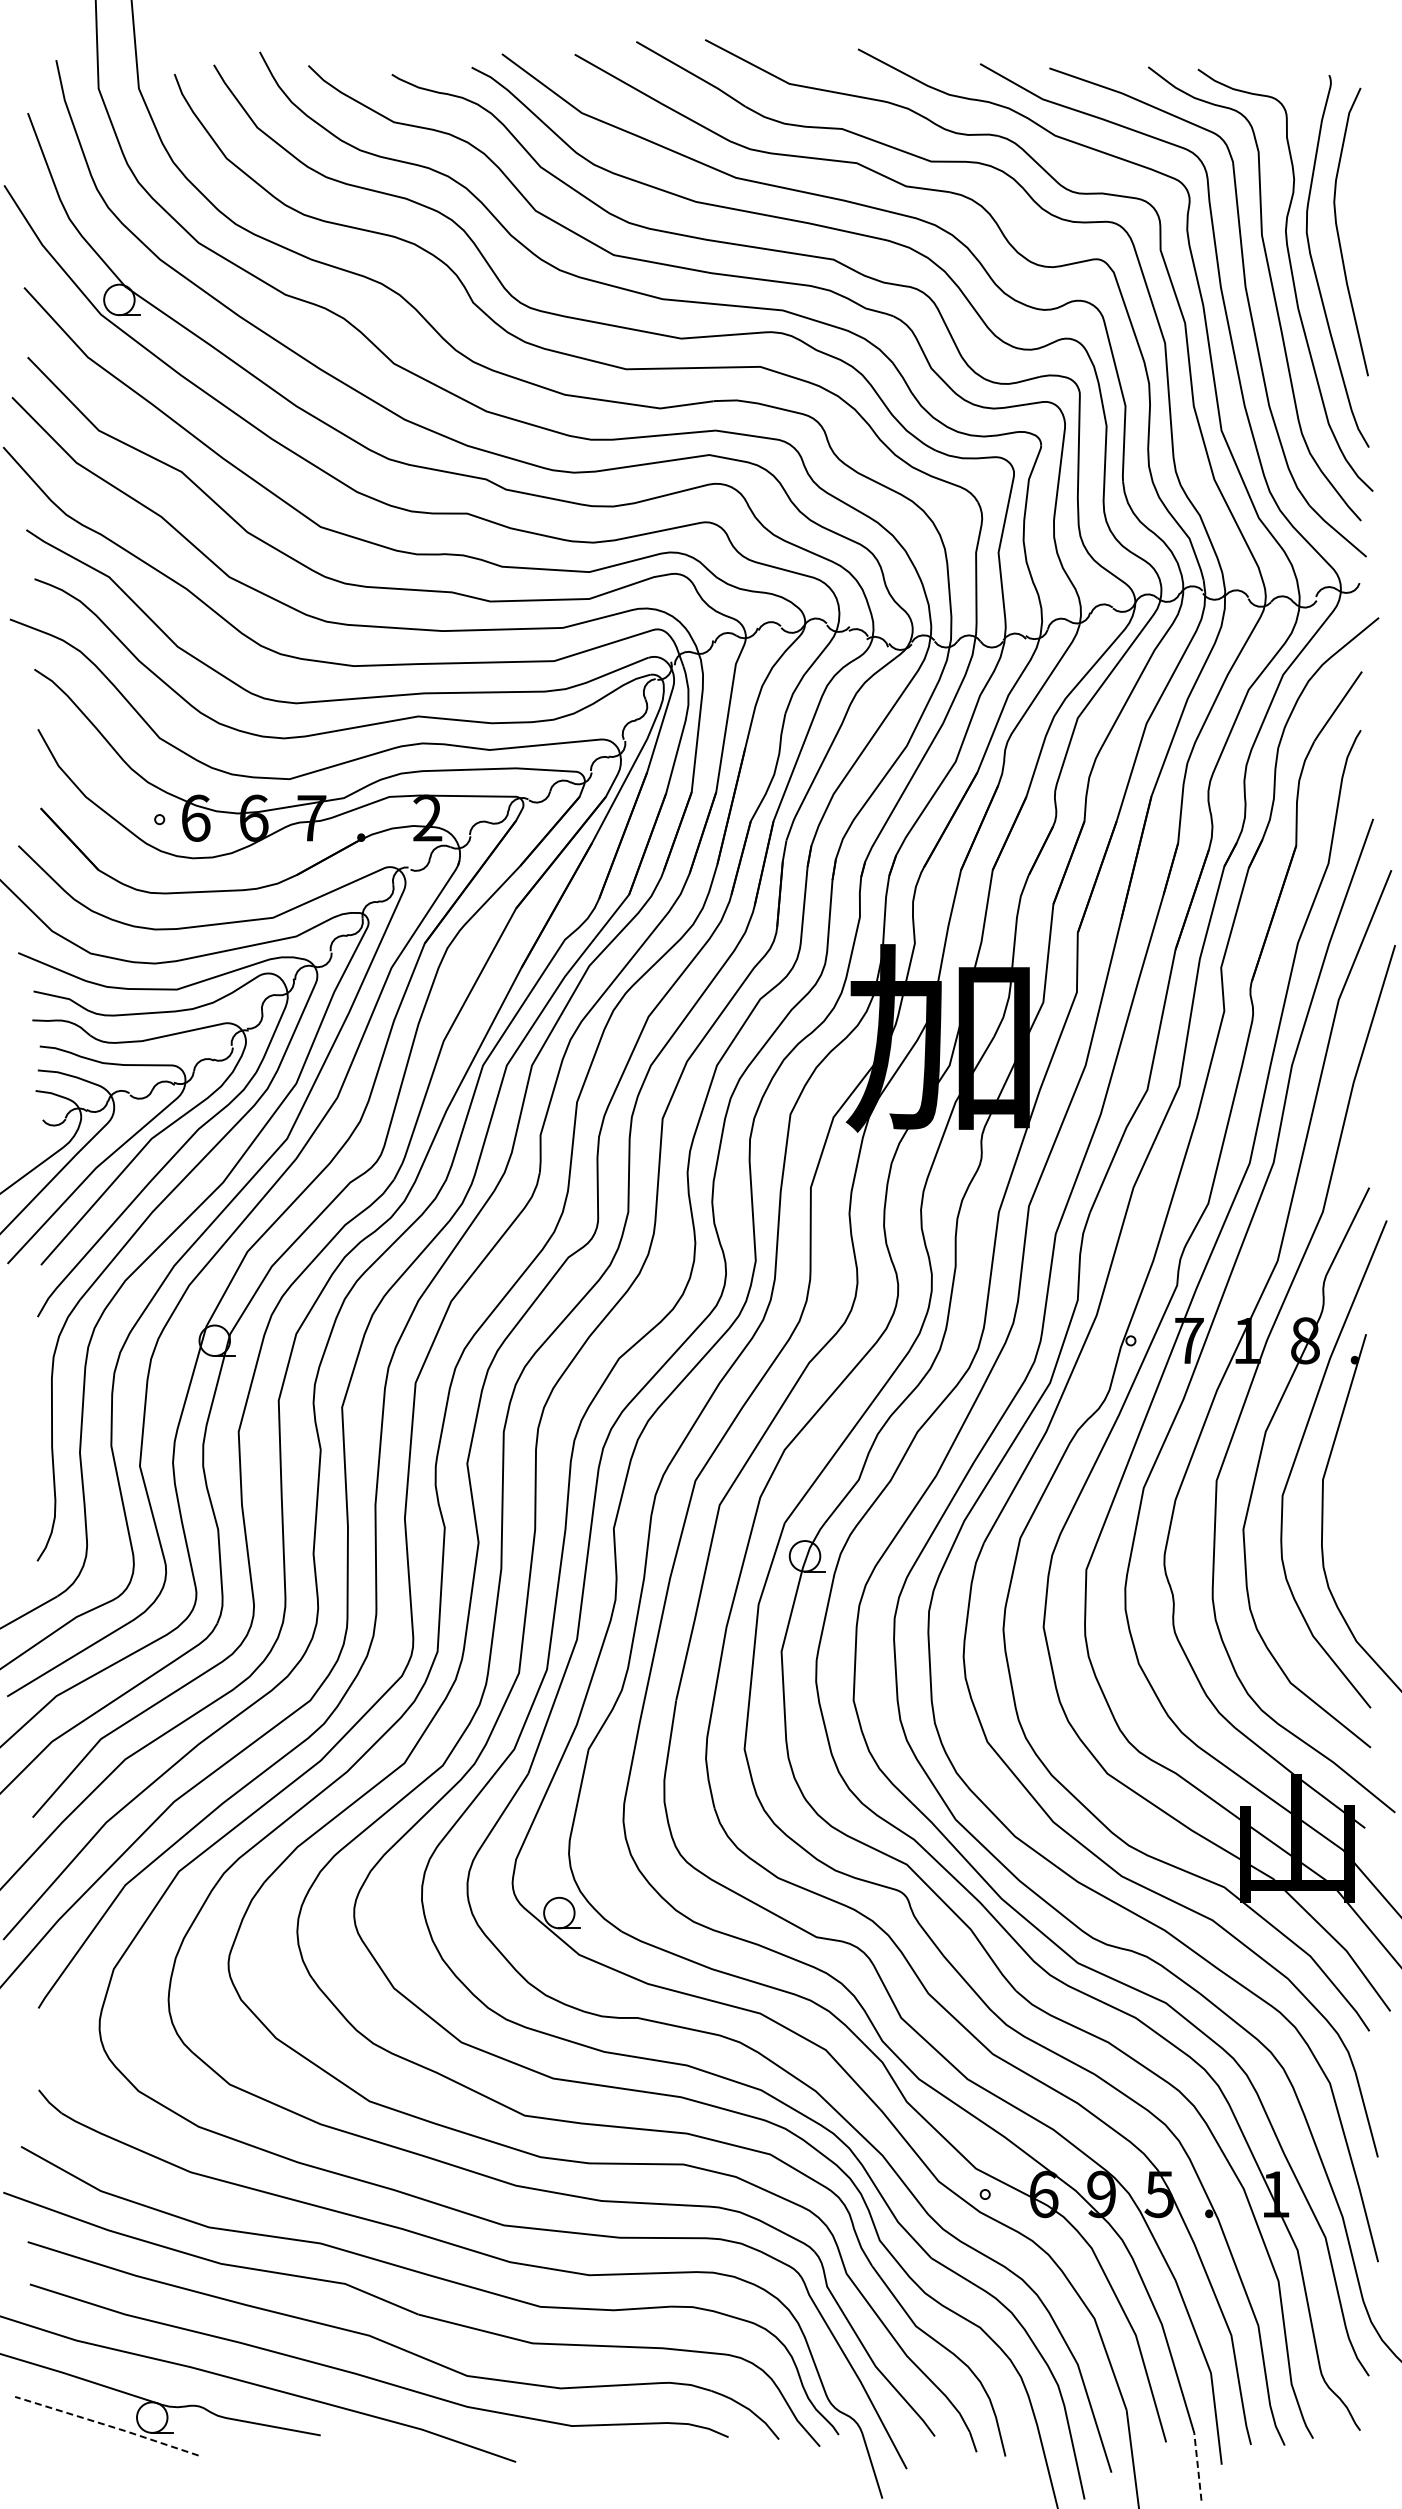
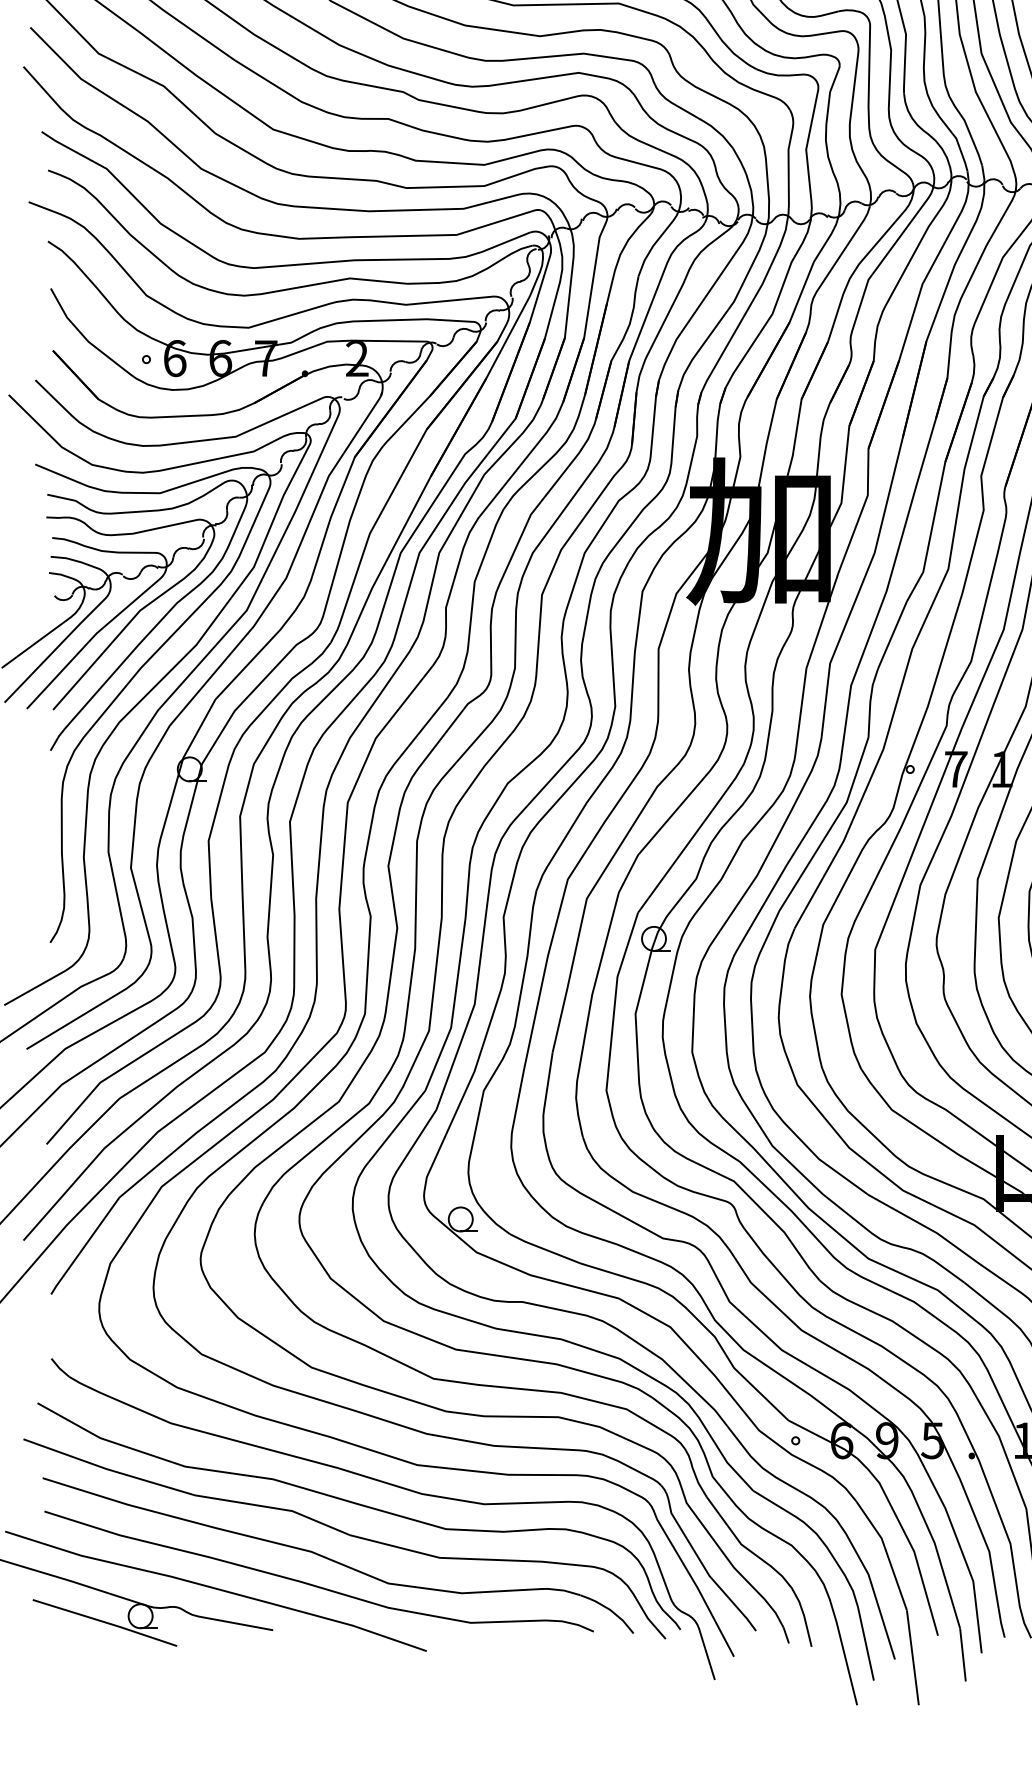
line: (107, 2425) -> (105, 1622), dashed -> solid
line: (1197, 2466) -> (962, 1654), dashed -> solid

